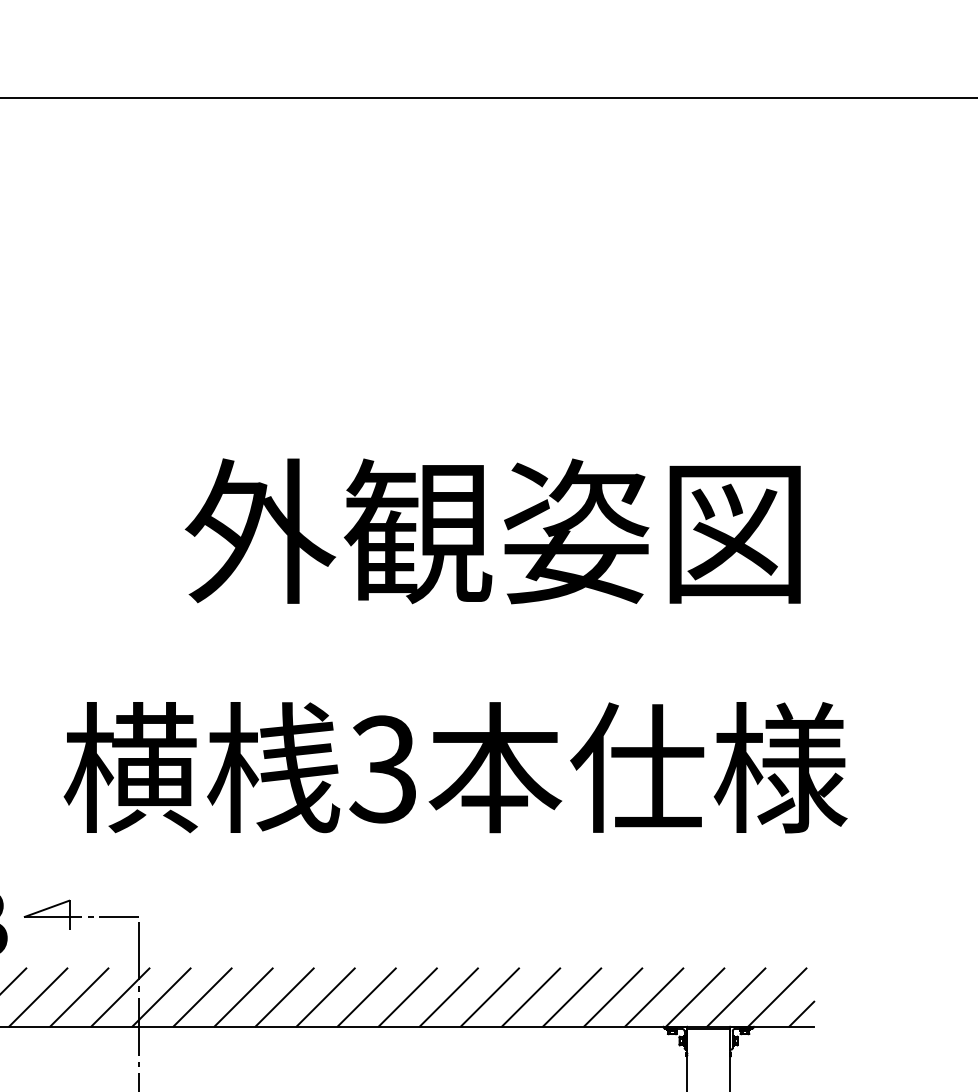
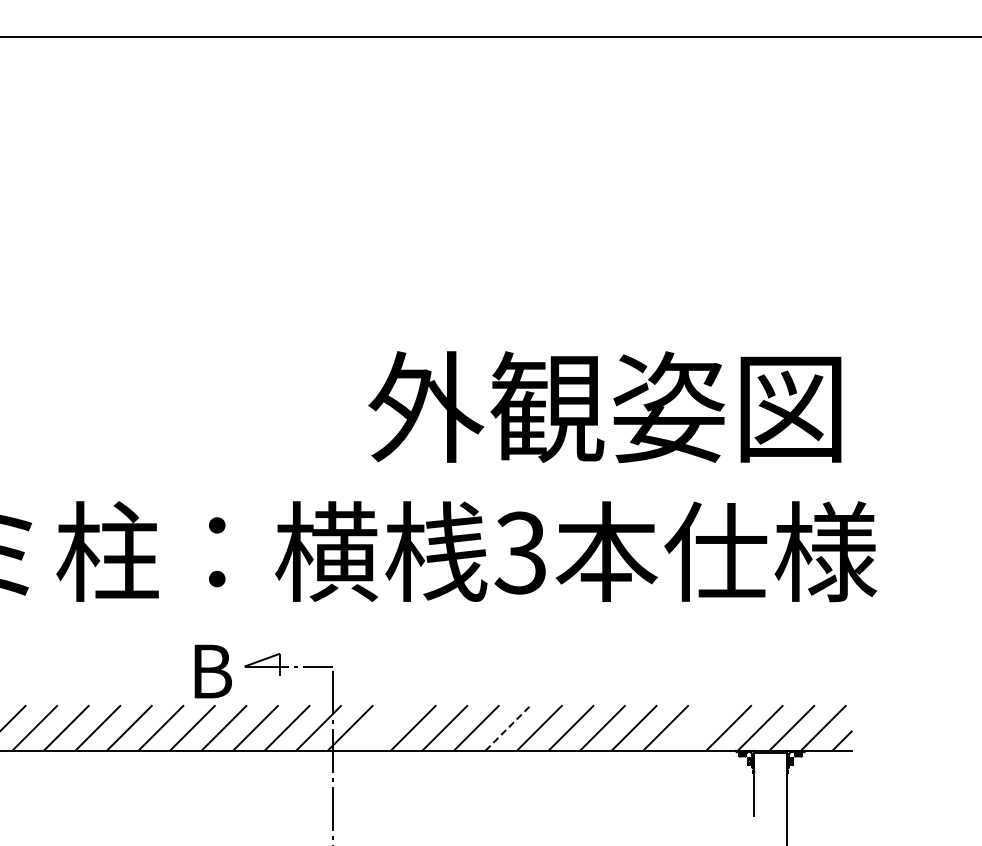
text: (492, 531) -> (604, 407), moved
line: (202, 996) -> (381, 727), removed
line: (612, 996) -> (696, 727), removed
line: (366, 997) -> (507, 728), solid -> dashed

